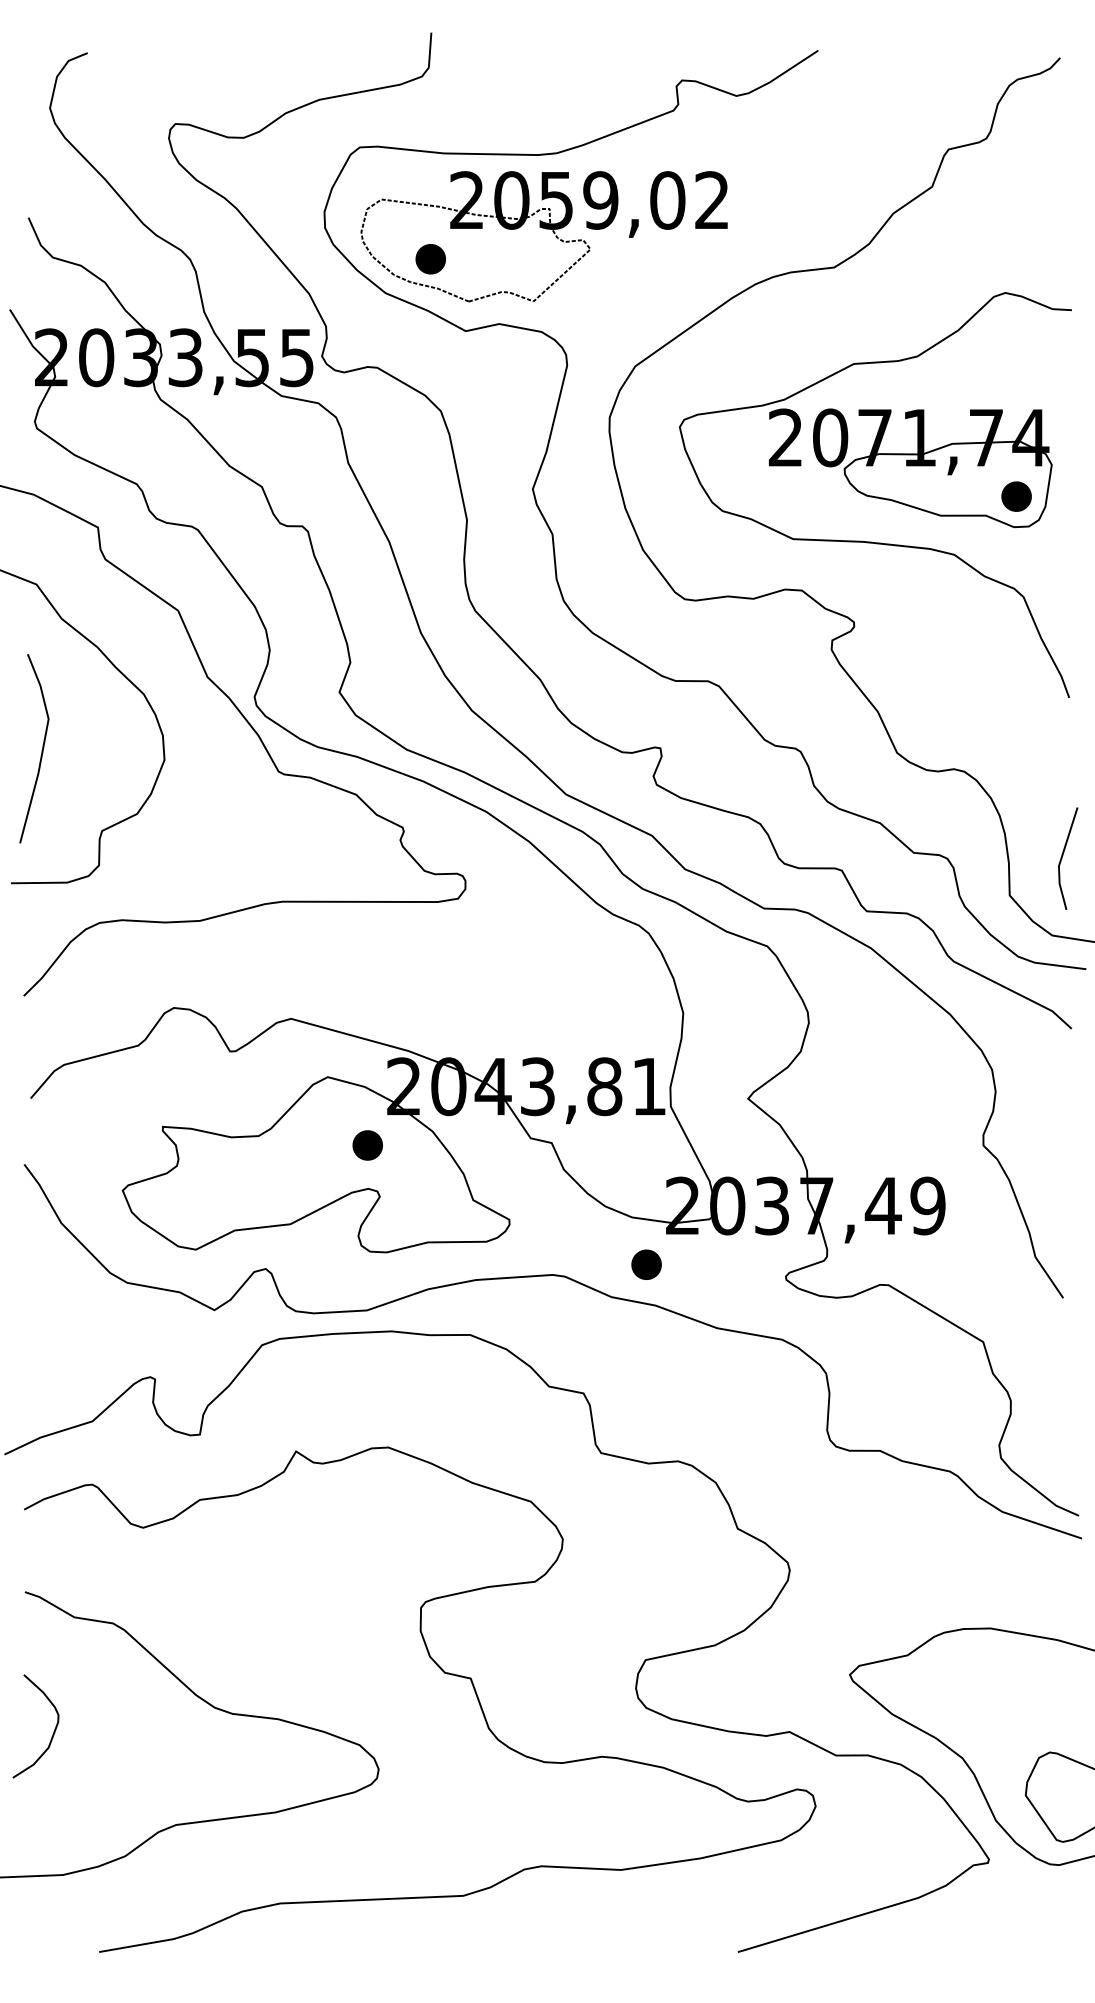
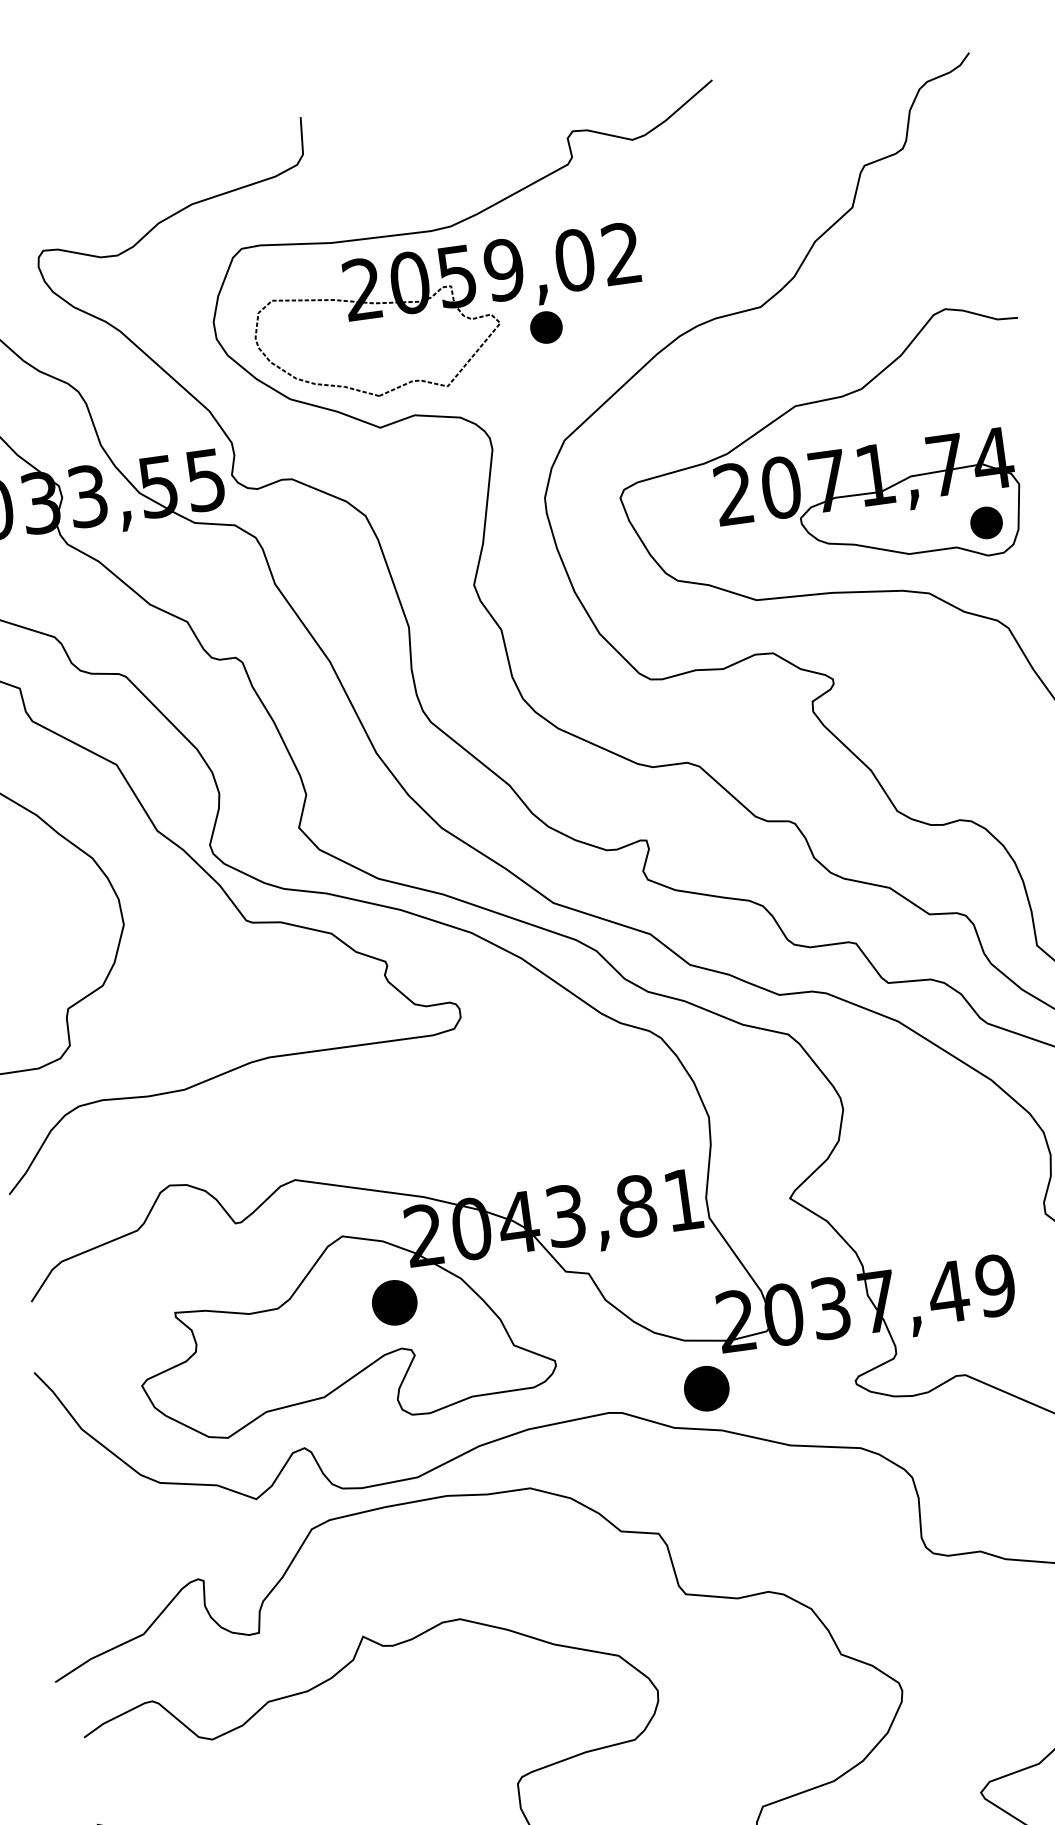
part: (430, 259) -> (546, 327), moved
part: (367, 1145) -> (394, 1302), size x1.4
part: (646, 1264) -> (706, 1388), size x1.4

